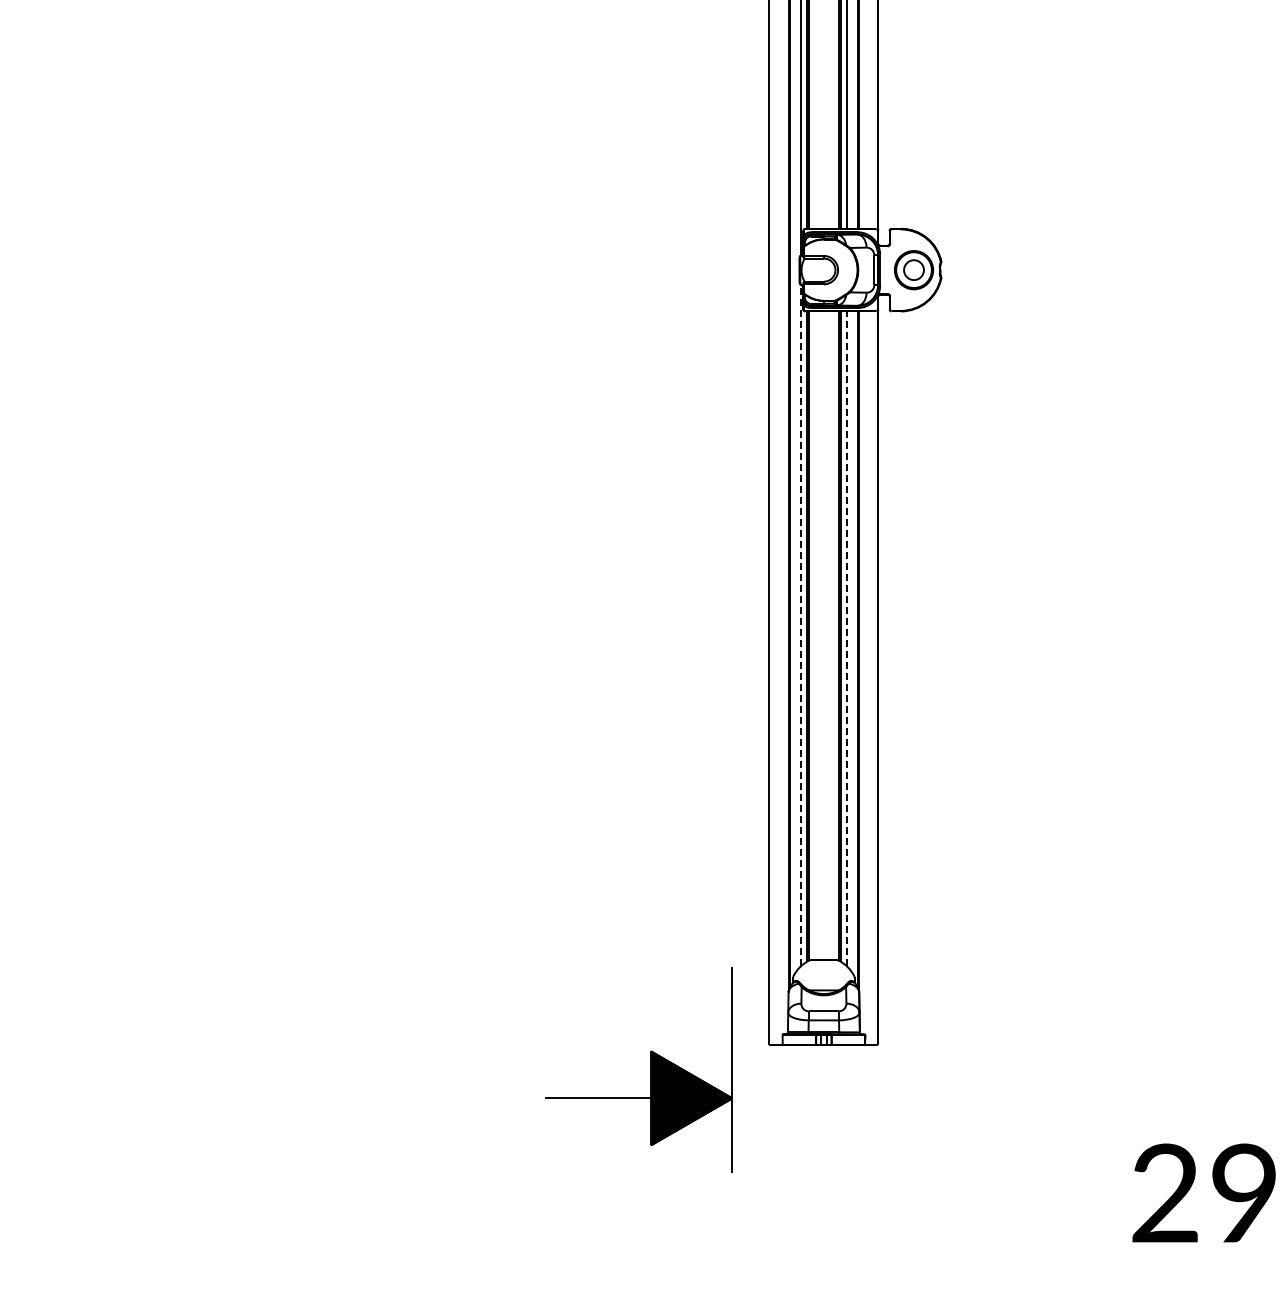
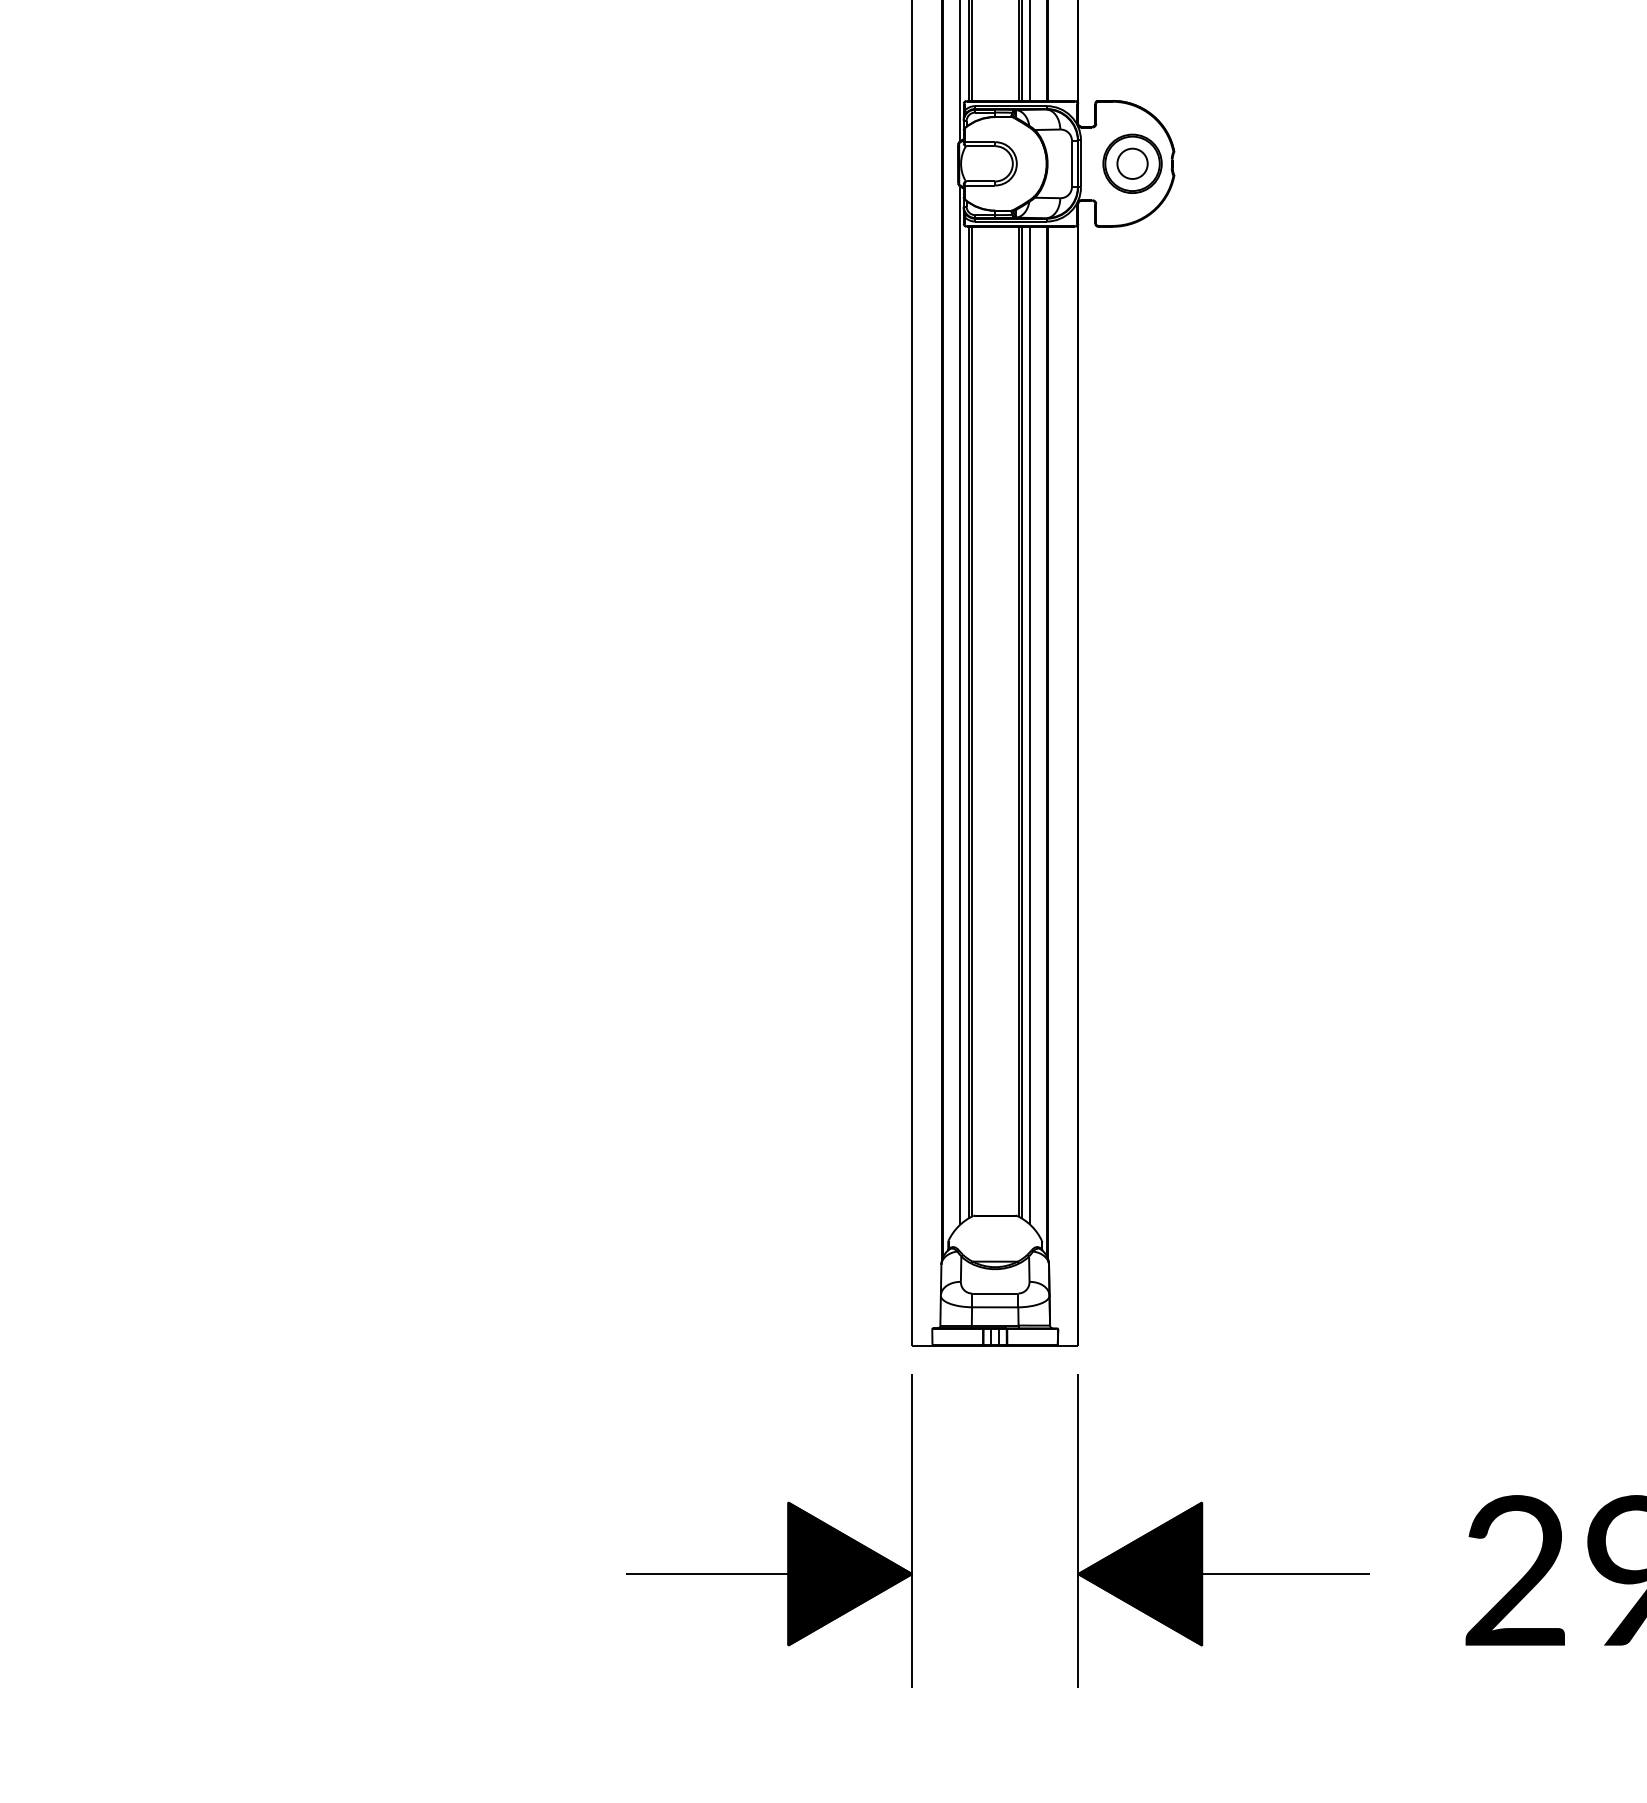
line: (801, 625) -> (961, 705), dashed -> solid
line: (846, 638) -> (1029, 725), dashed -> solid
part: (650, 1069) -> (787, 1530), moved
part: (960, 1166) -> (1203, 1530), added

